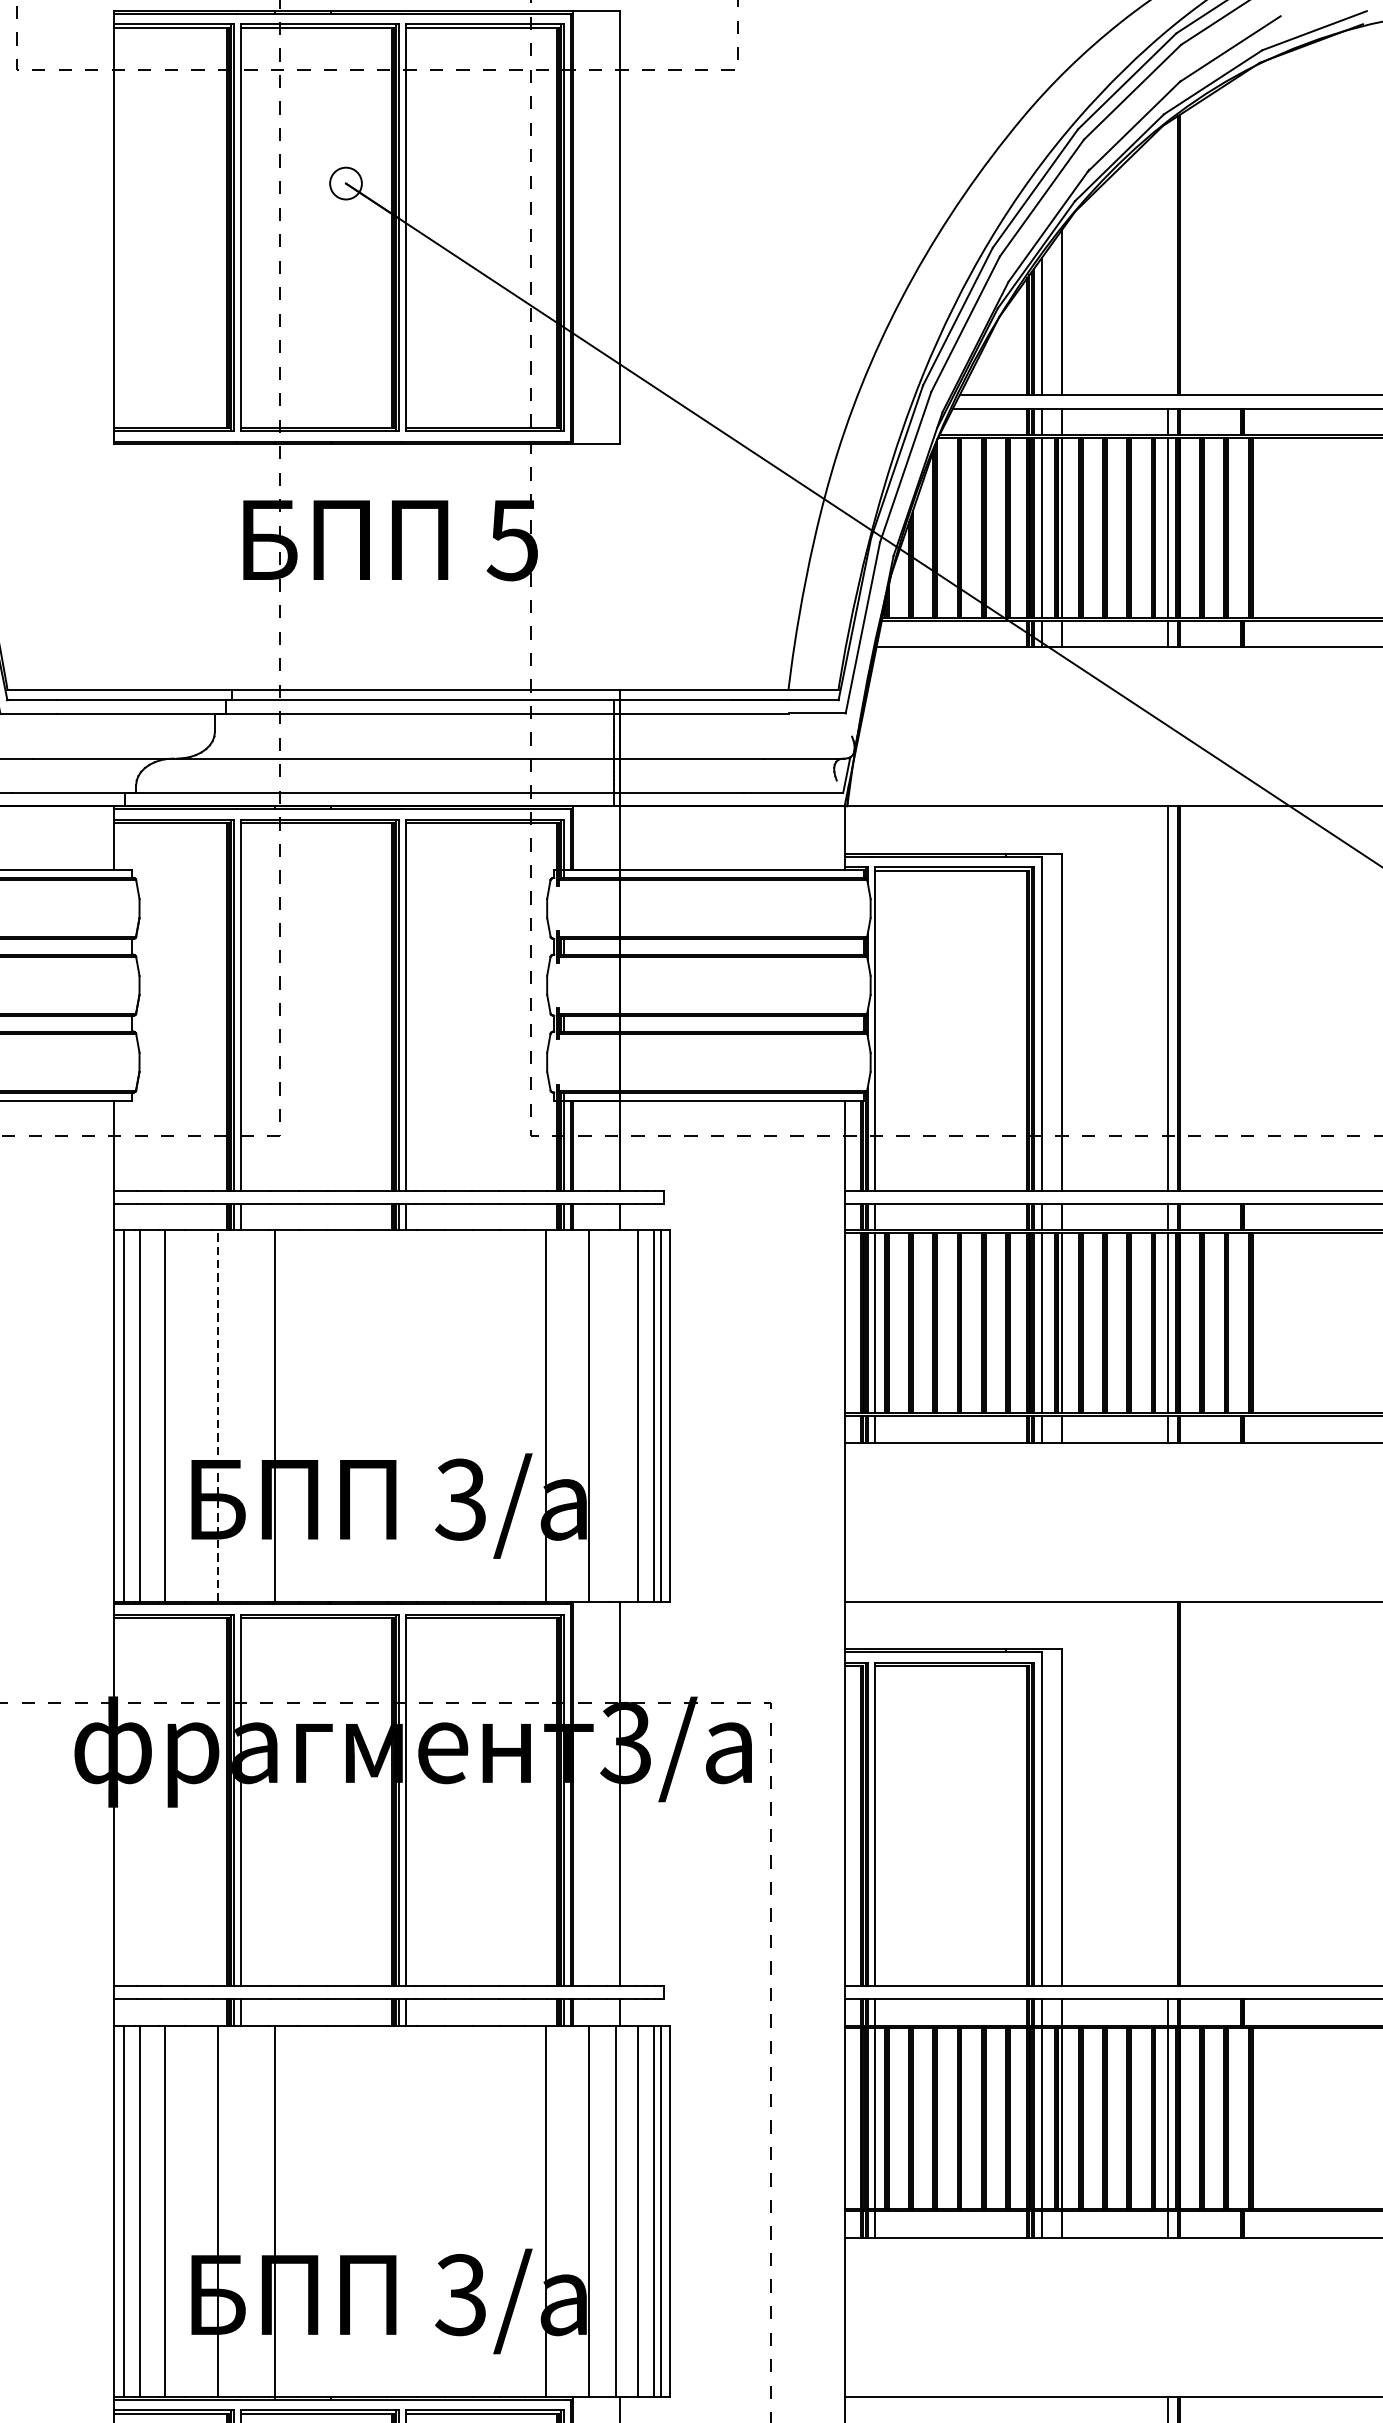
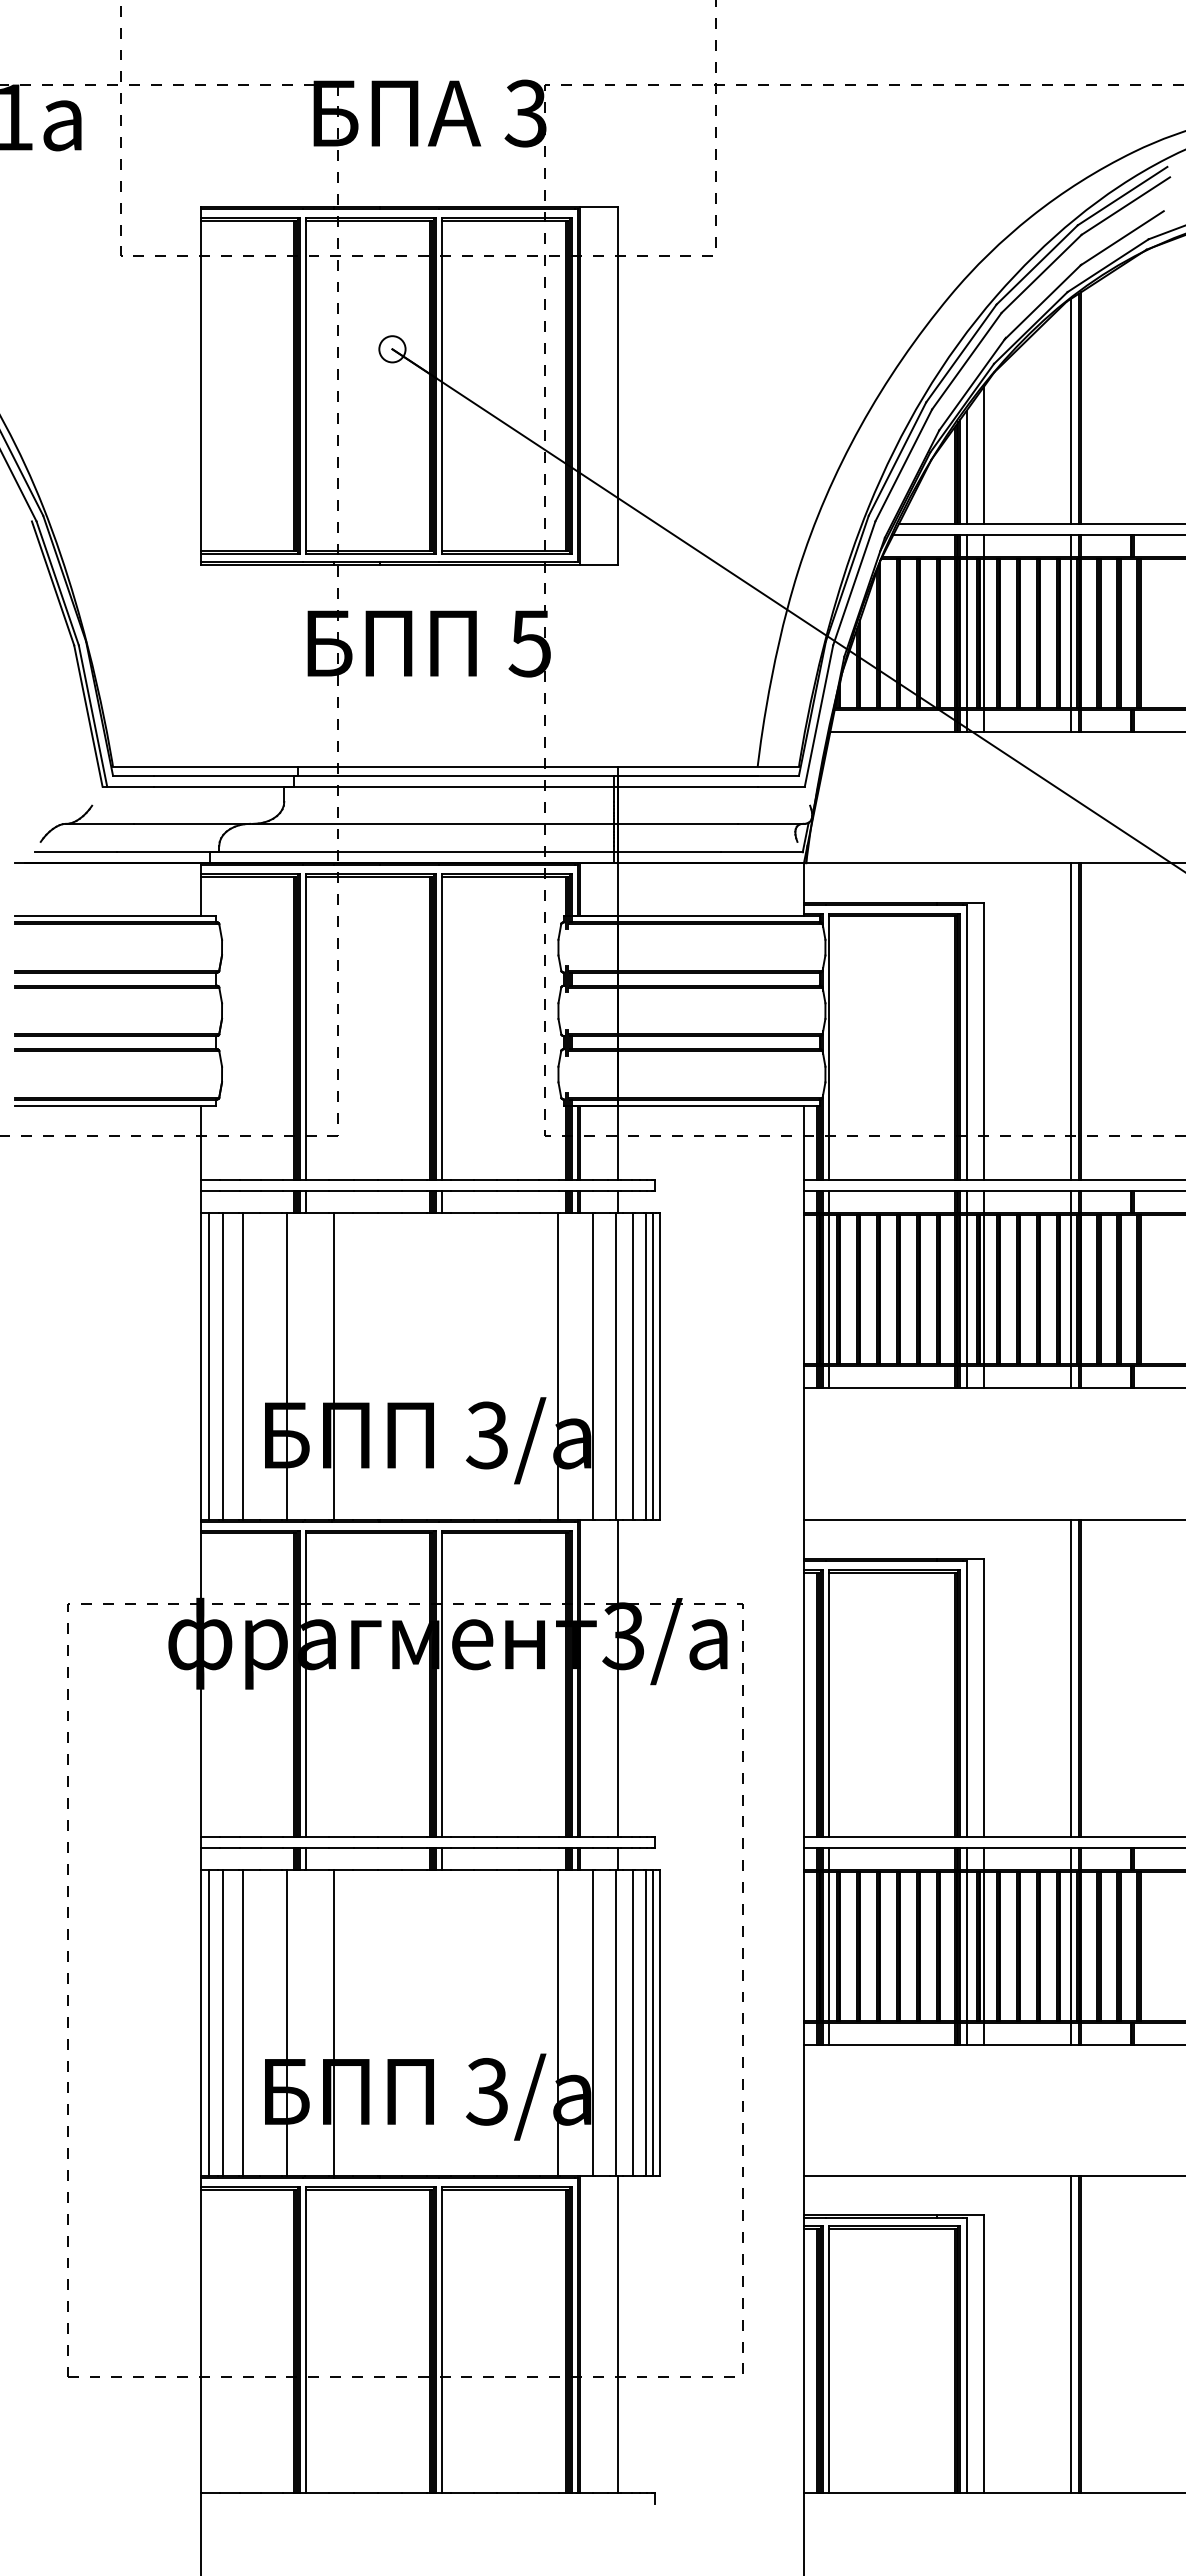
line: (1167, 258) -> (1070, 411), added
line: (217, 1414) -> (286, 1365), dashed -> solid
line: (616, 1416) -> (615, 1366), added
line: (1167, 1792) -> (1070, 1677), added

